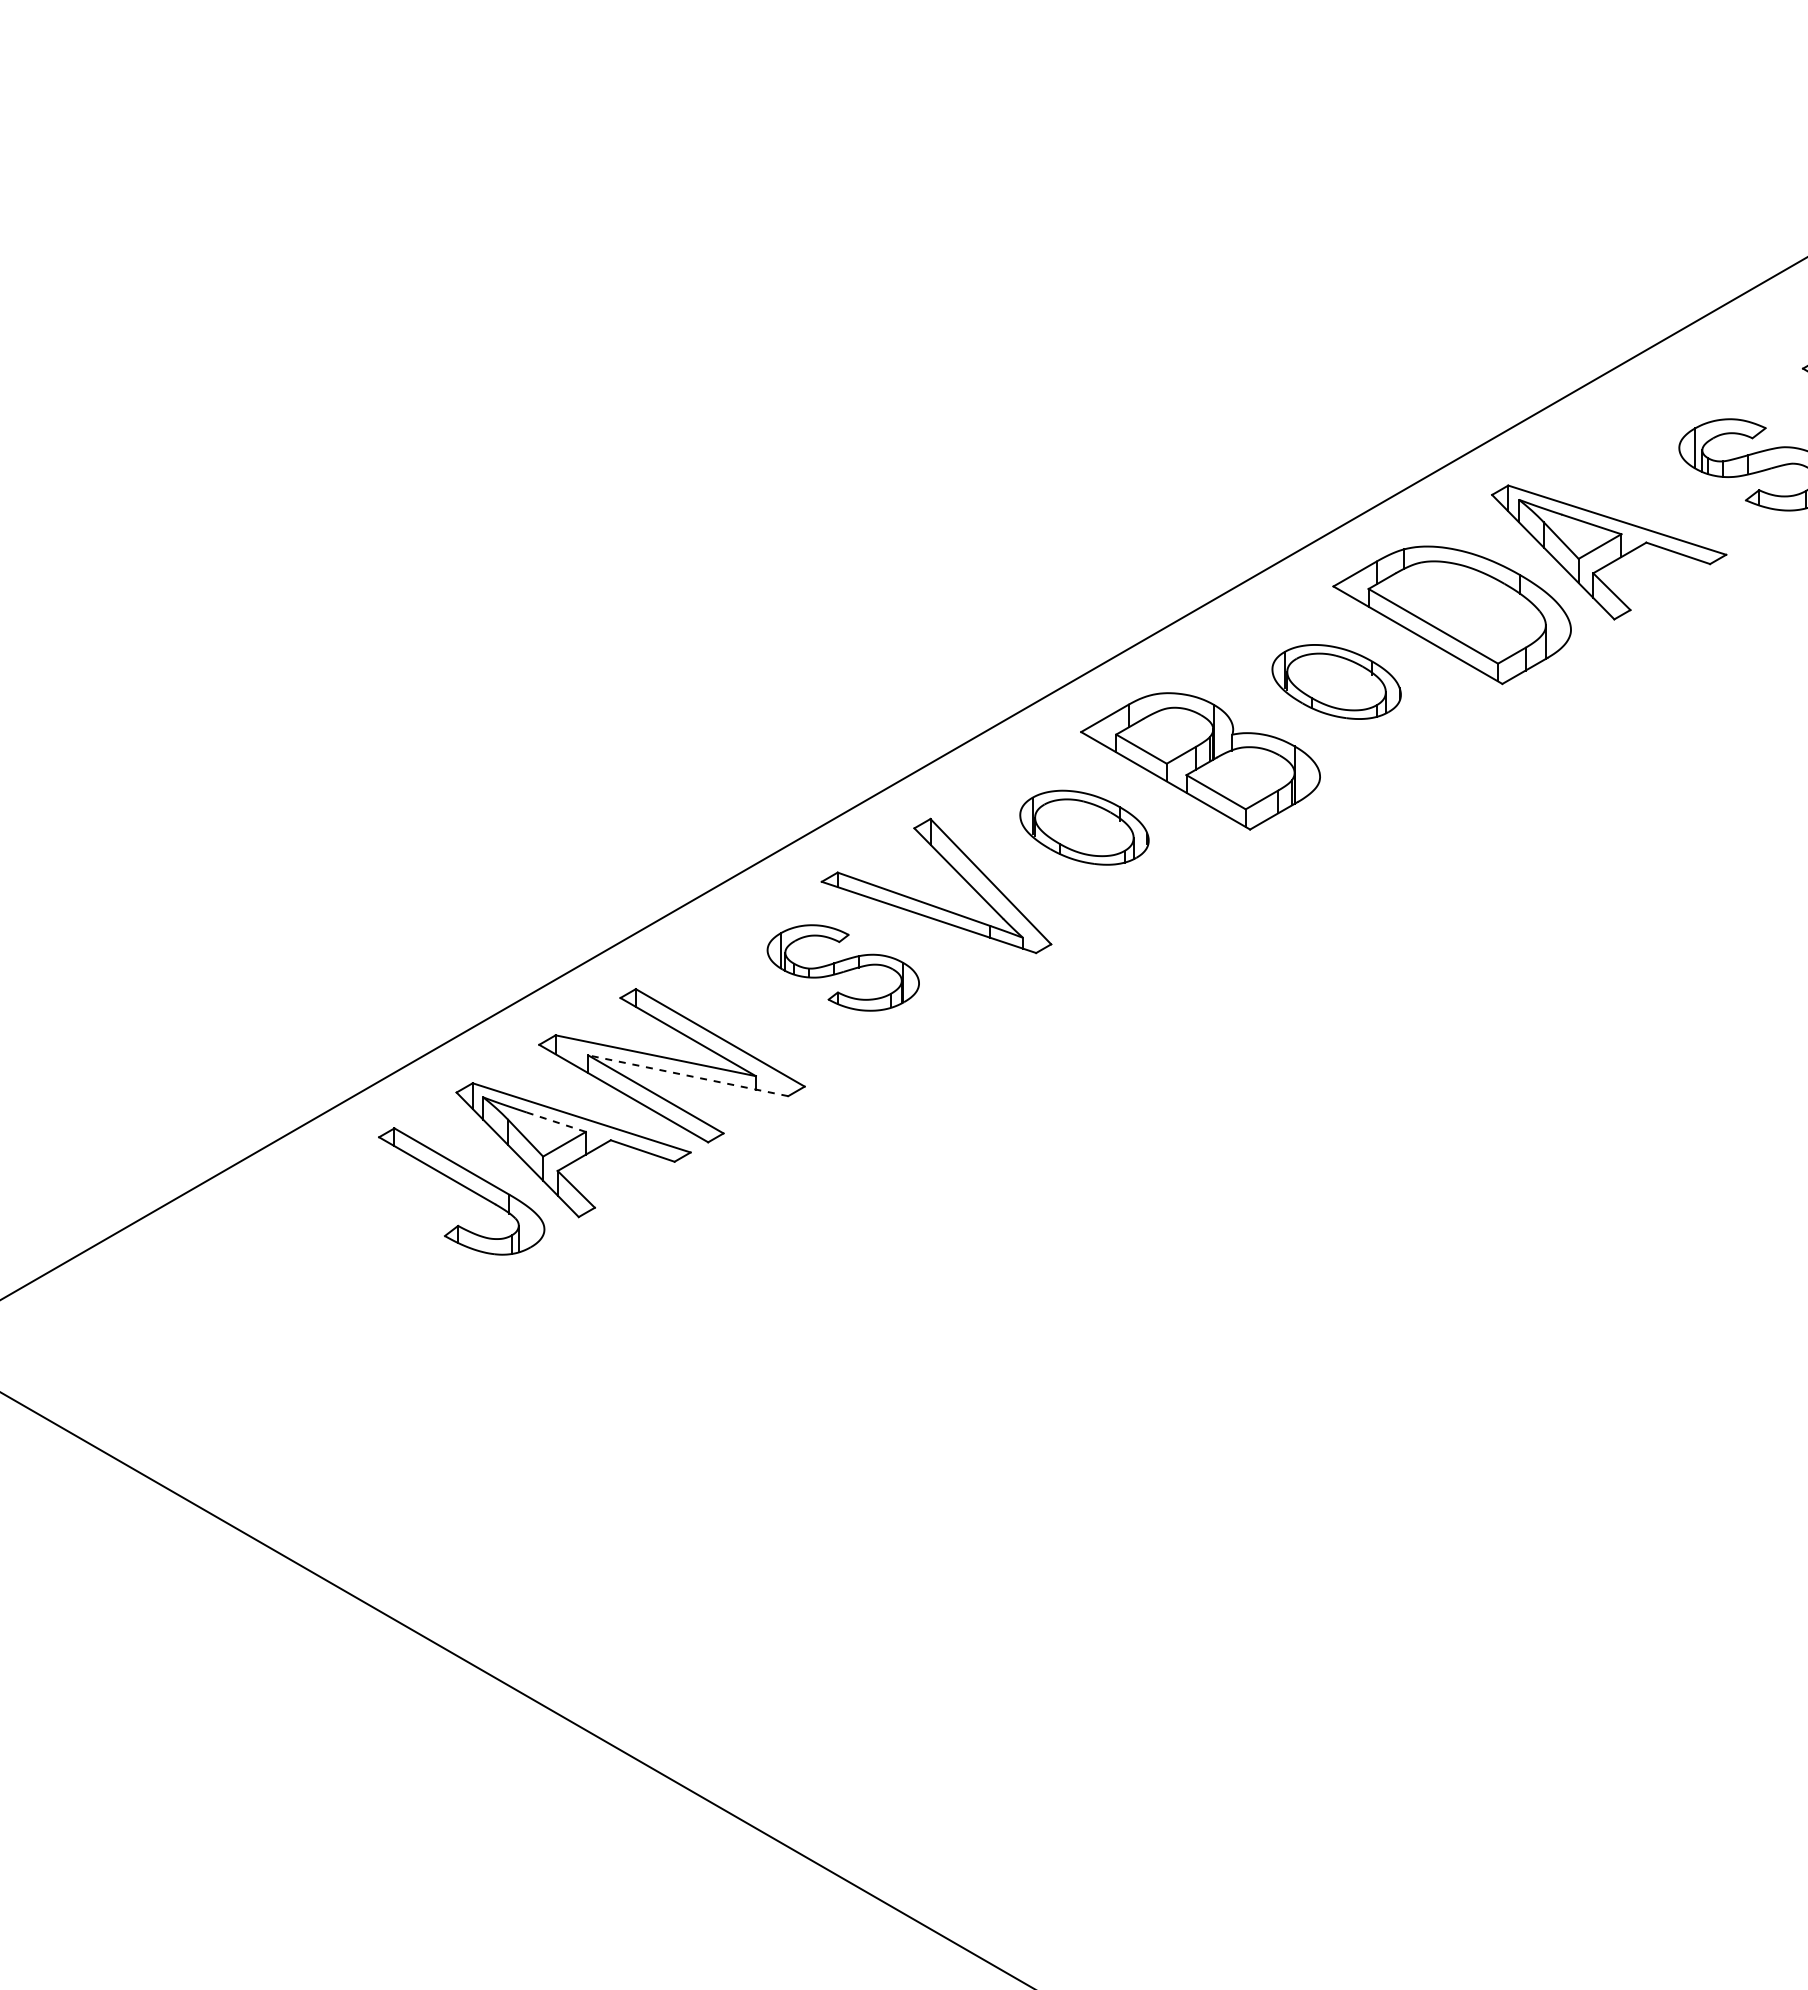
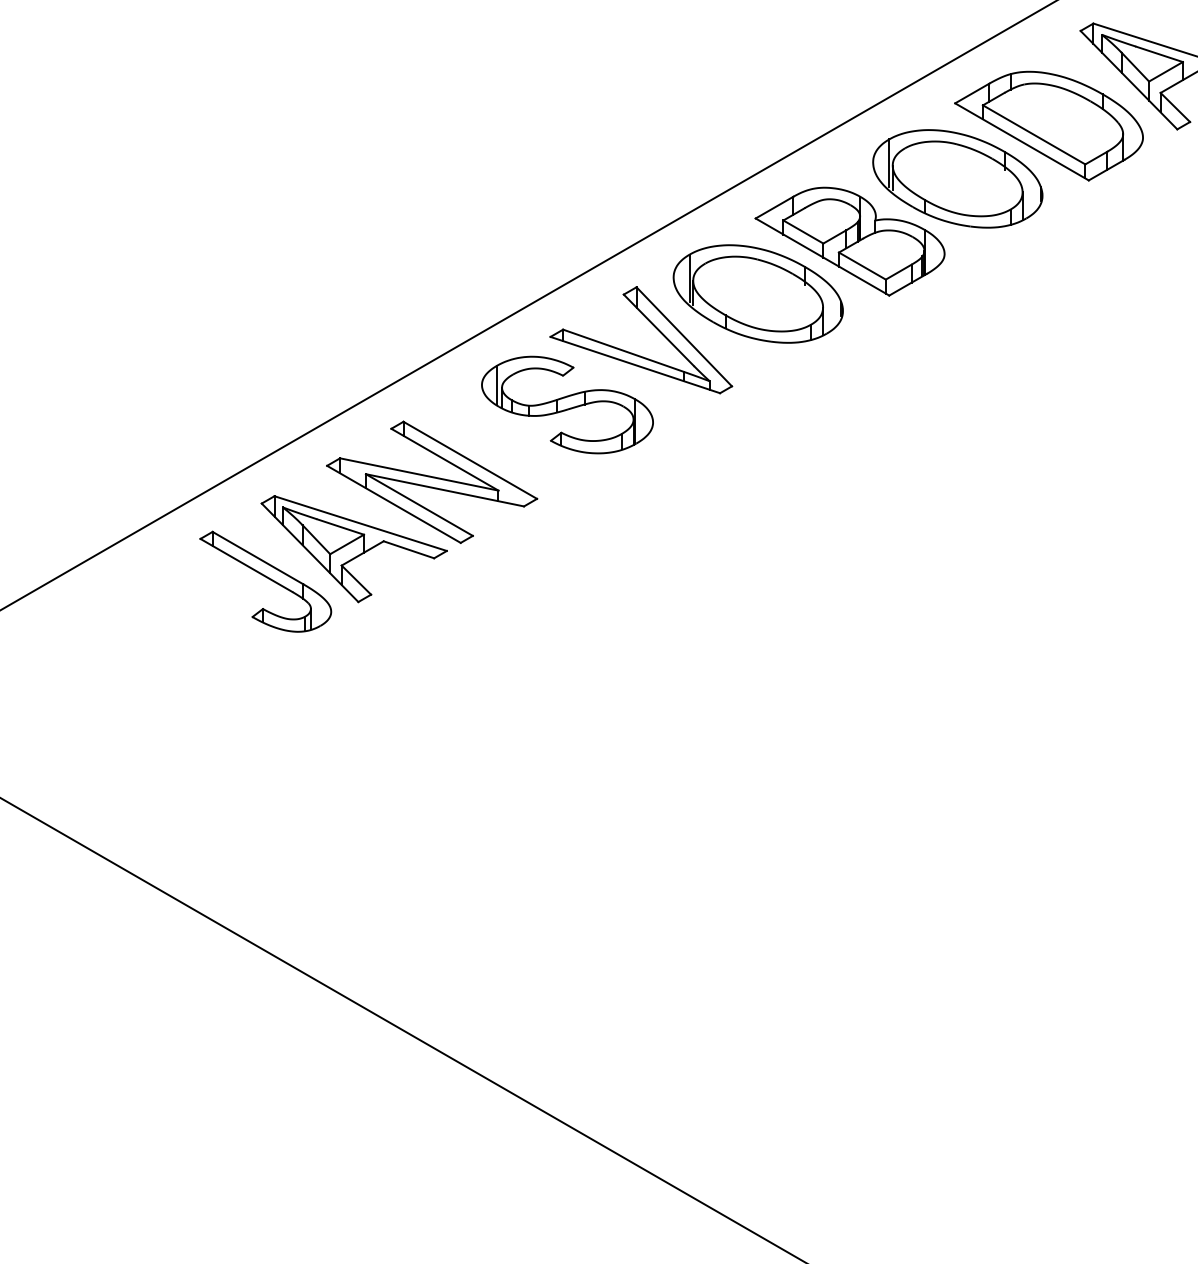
part: (1336, 681) -> (957, 178), size x1.67
part: (1084, 827) -> (758, 293), size x1.67
part: (843, 967) -> (567, 404), size x1.43
line: (688, 1075) -> (445, 490), dashed -> solid
line: (555, 1122) -> (339, 527), dashed -> solid

